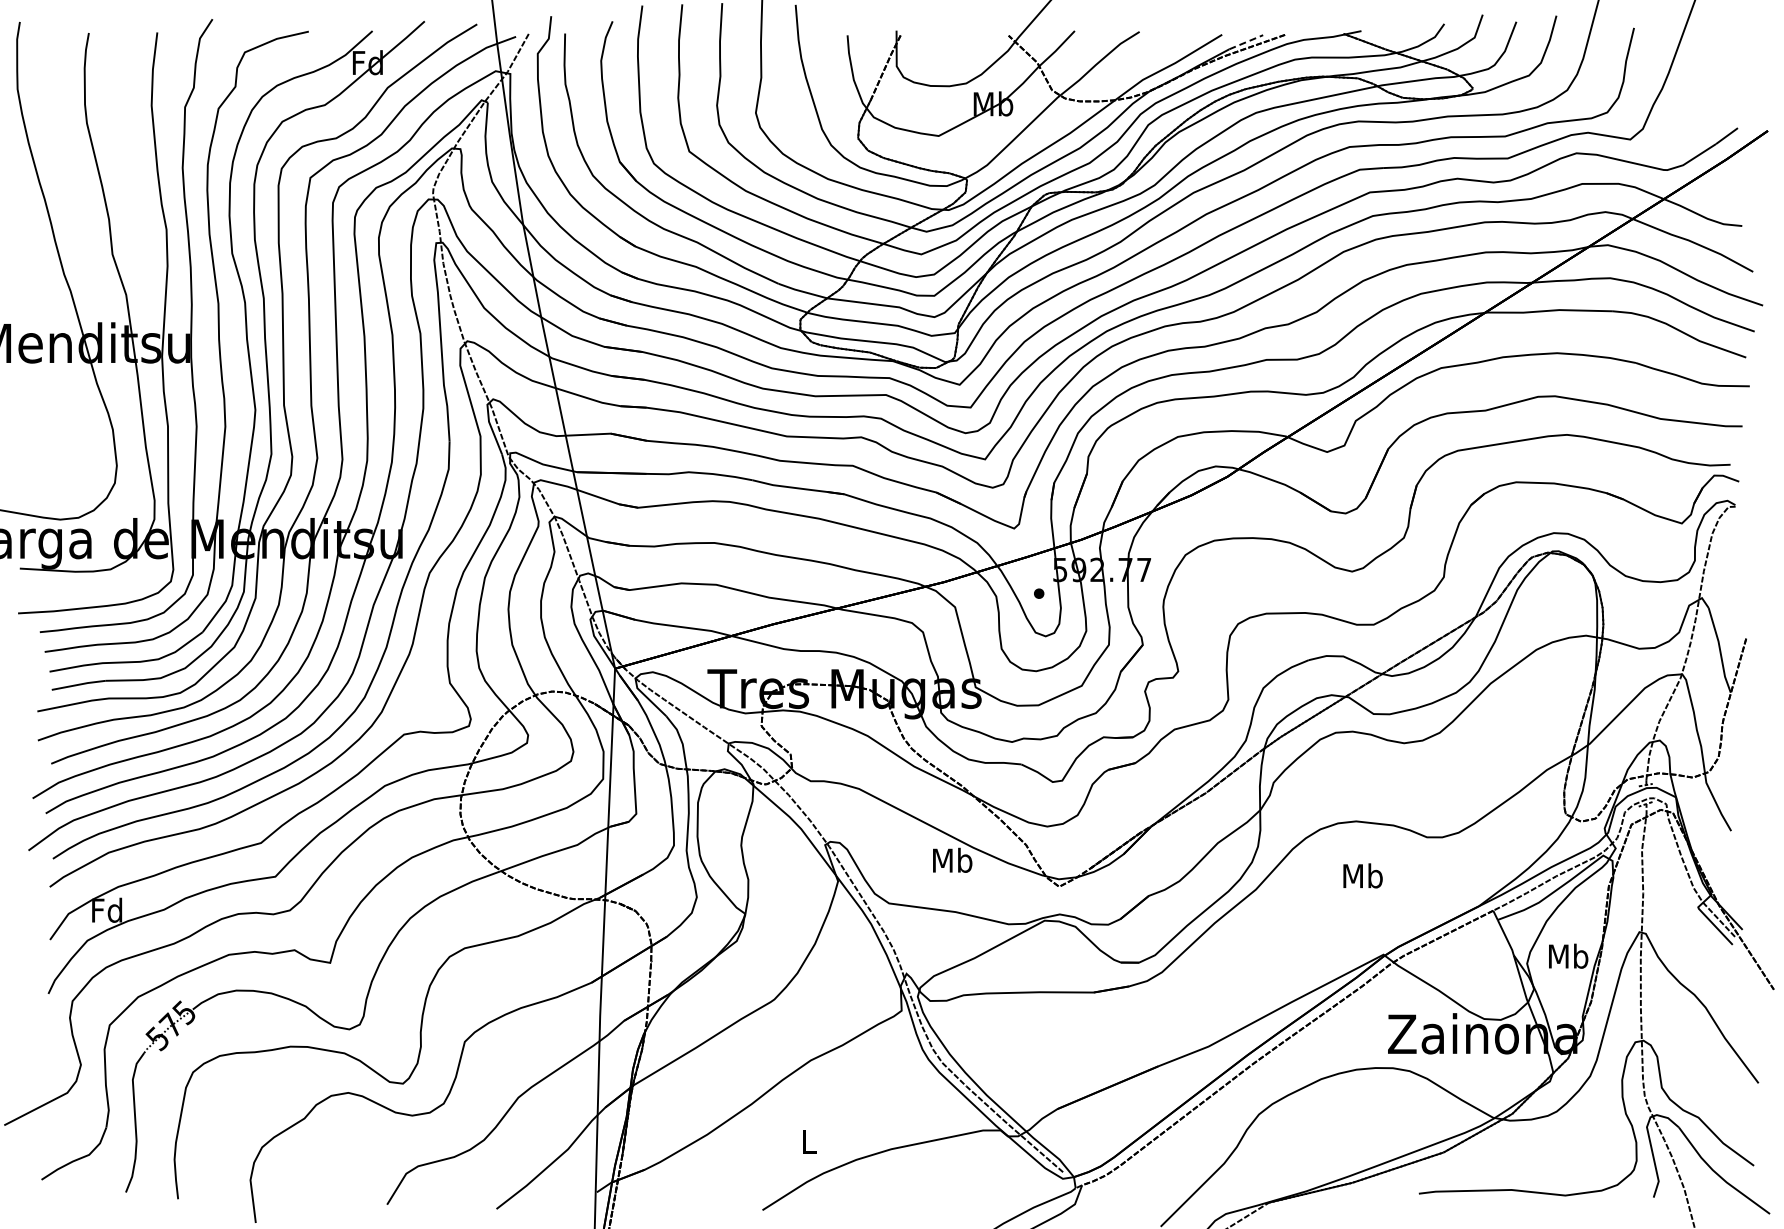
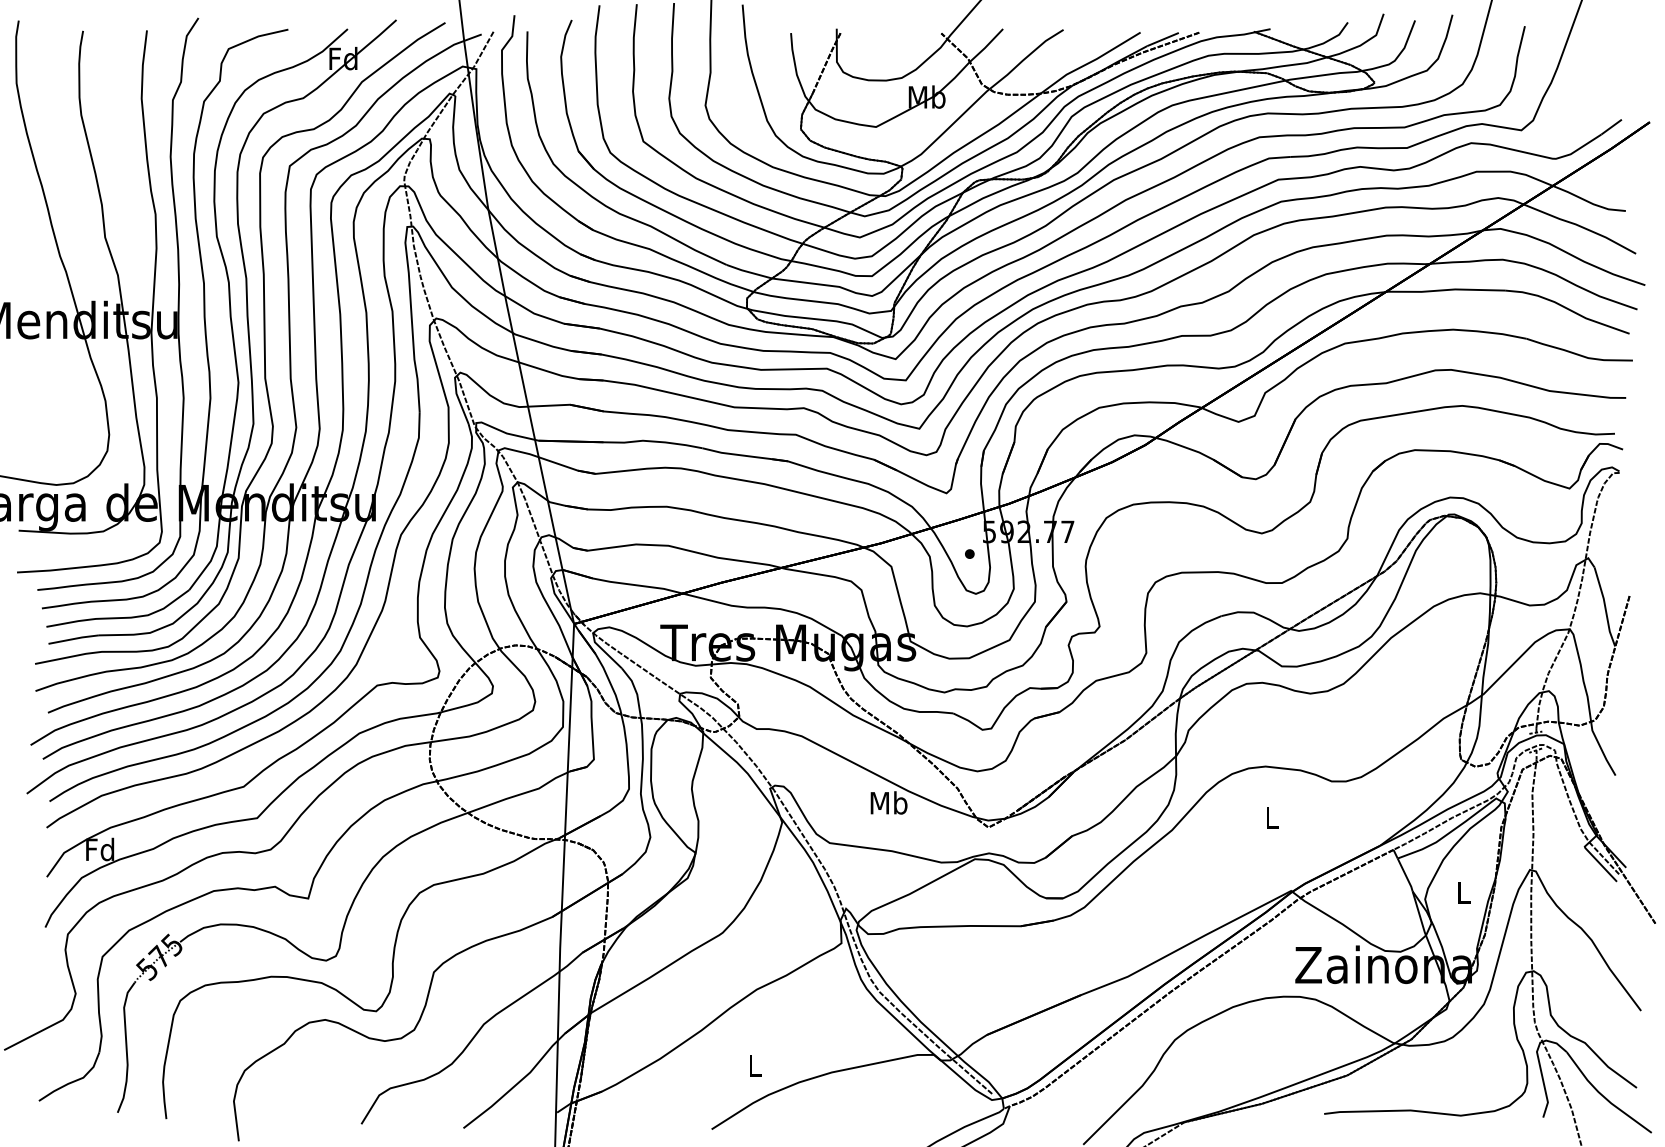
line: (1246, 42) -> (1163, 39), dashed -> solid
text: (1362, 875) -> (1271, 817), Mb -> L
text: (1568, 955) -> (1463, 891), Mb -> L

